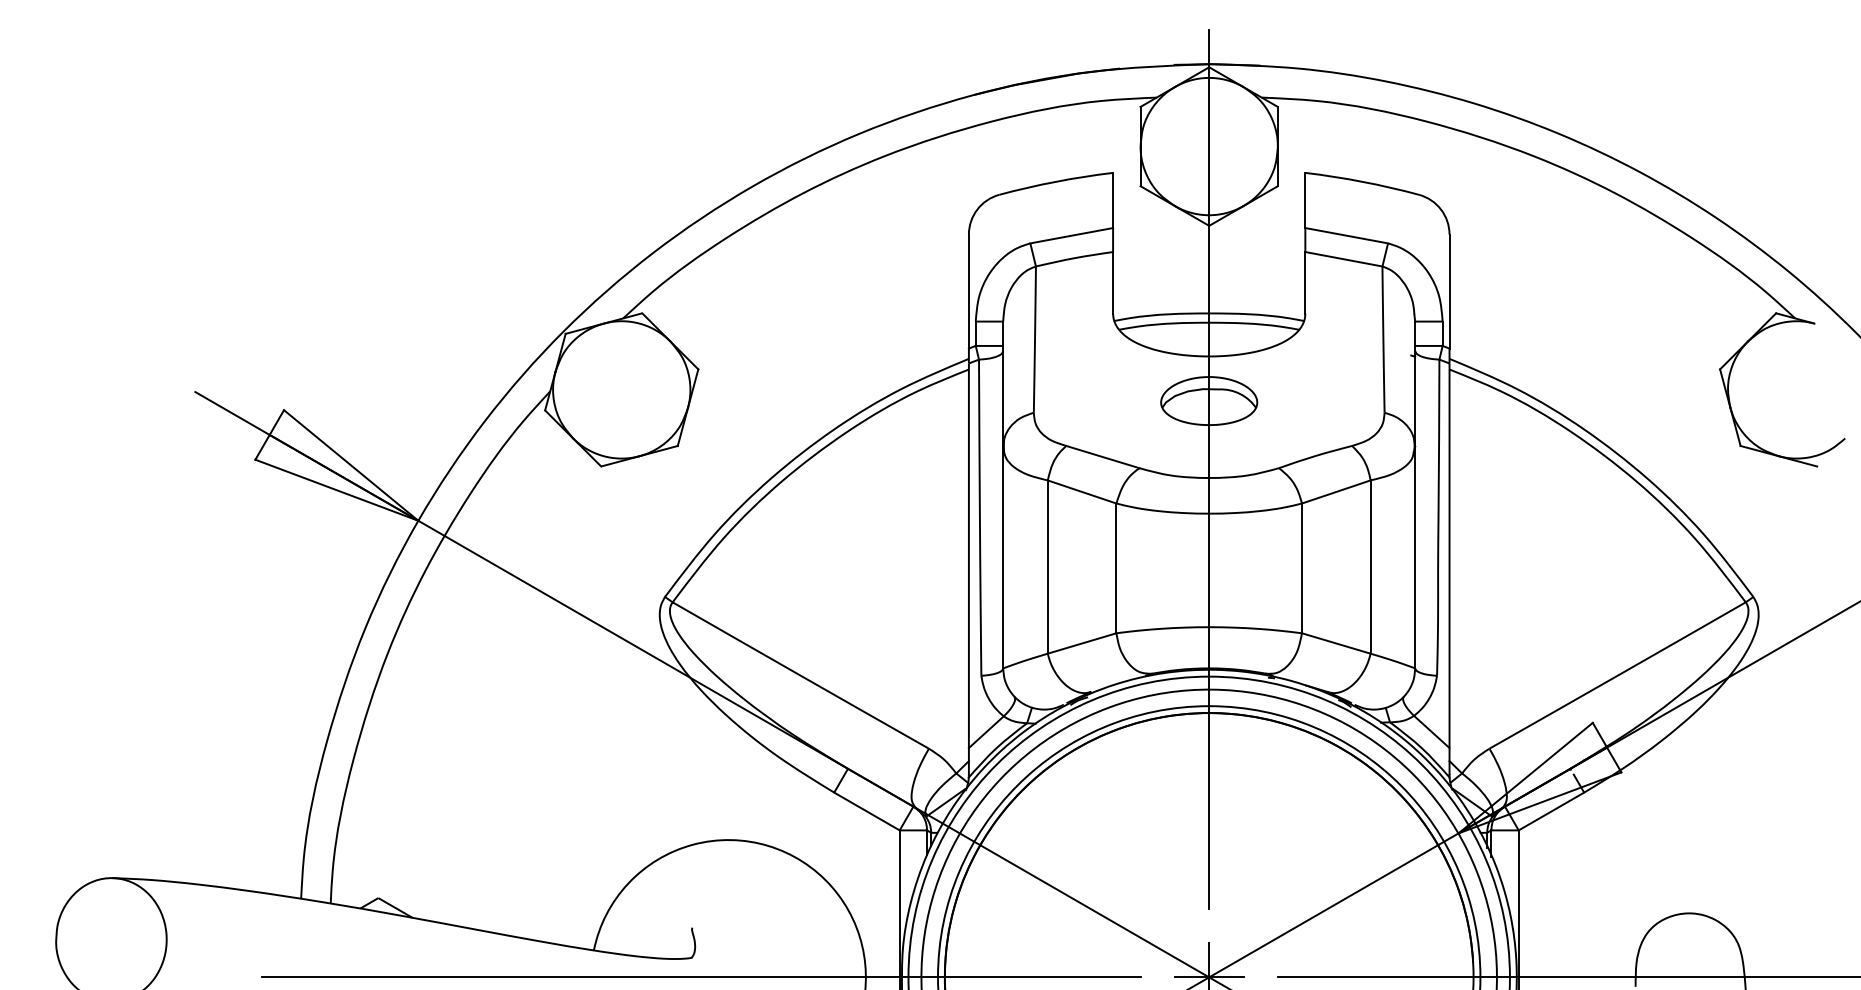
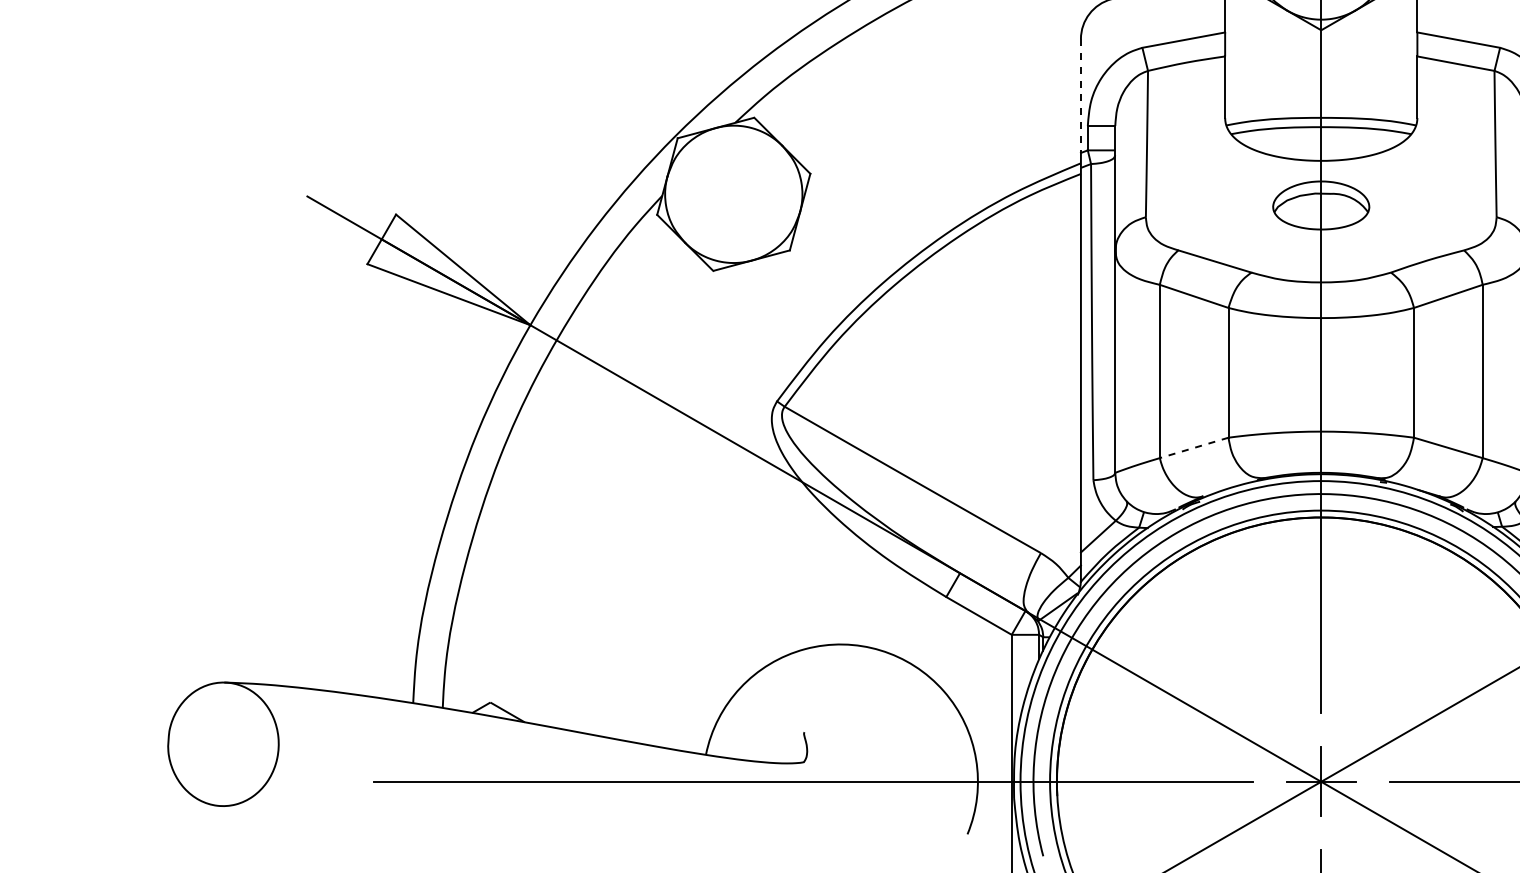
line: (968, 291) -> (1080, 95), solid -> dashed
line: (1082, 643) -> (1194, 447), solid -> dashed

